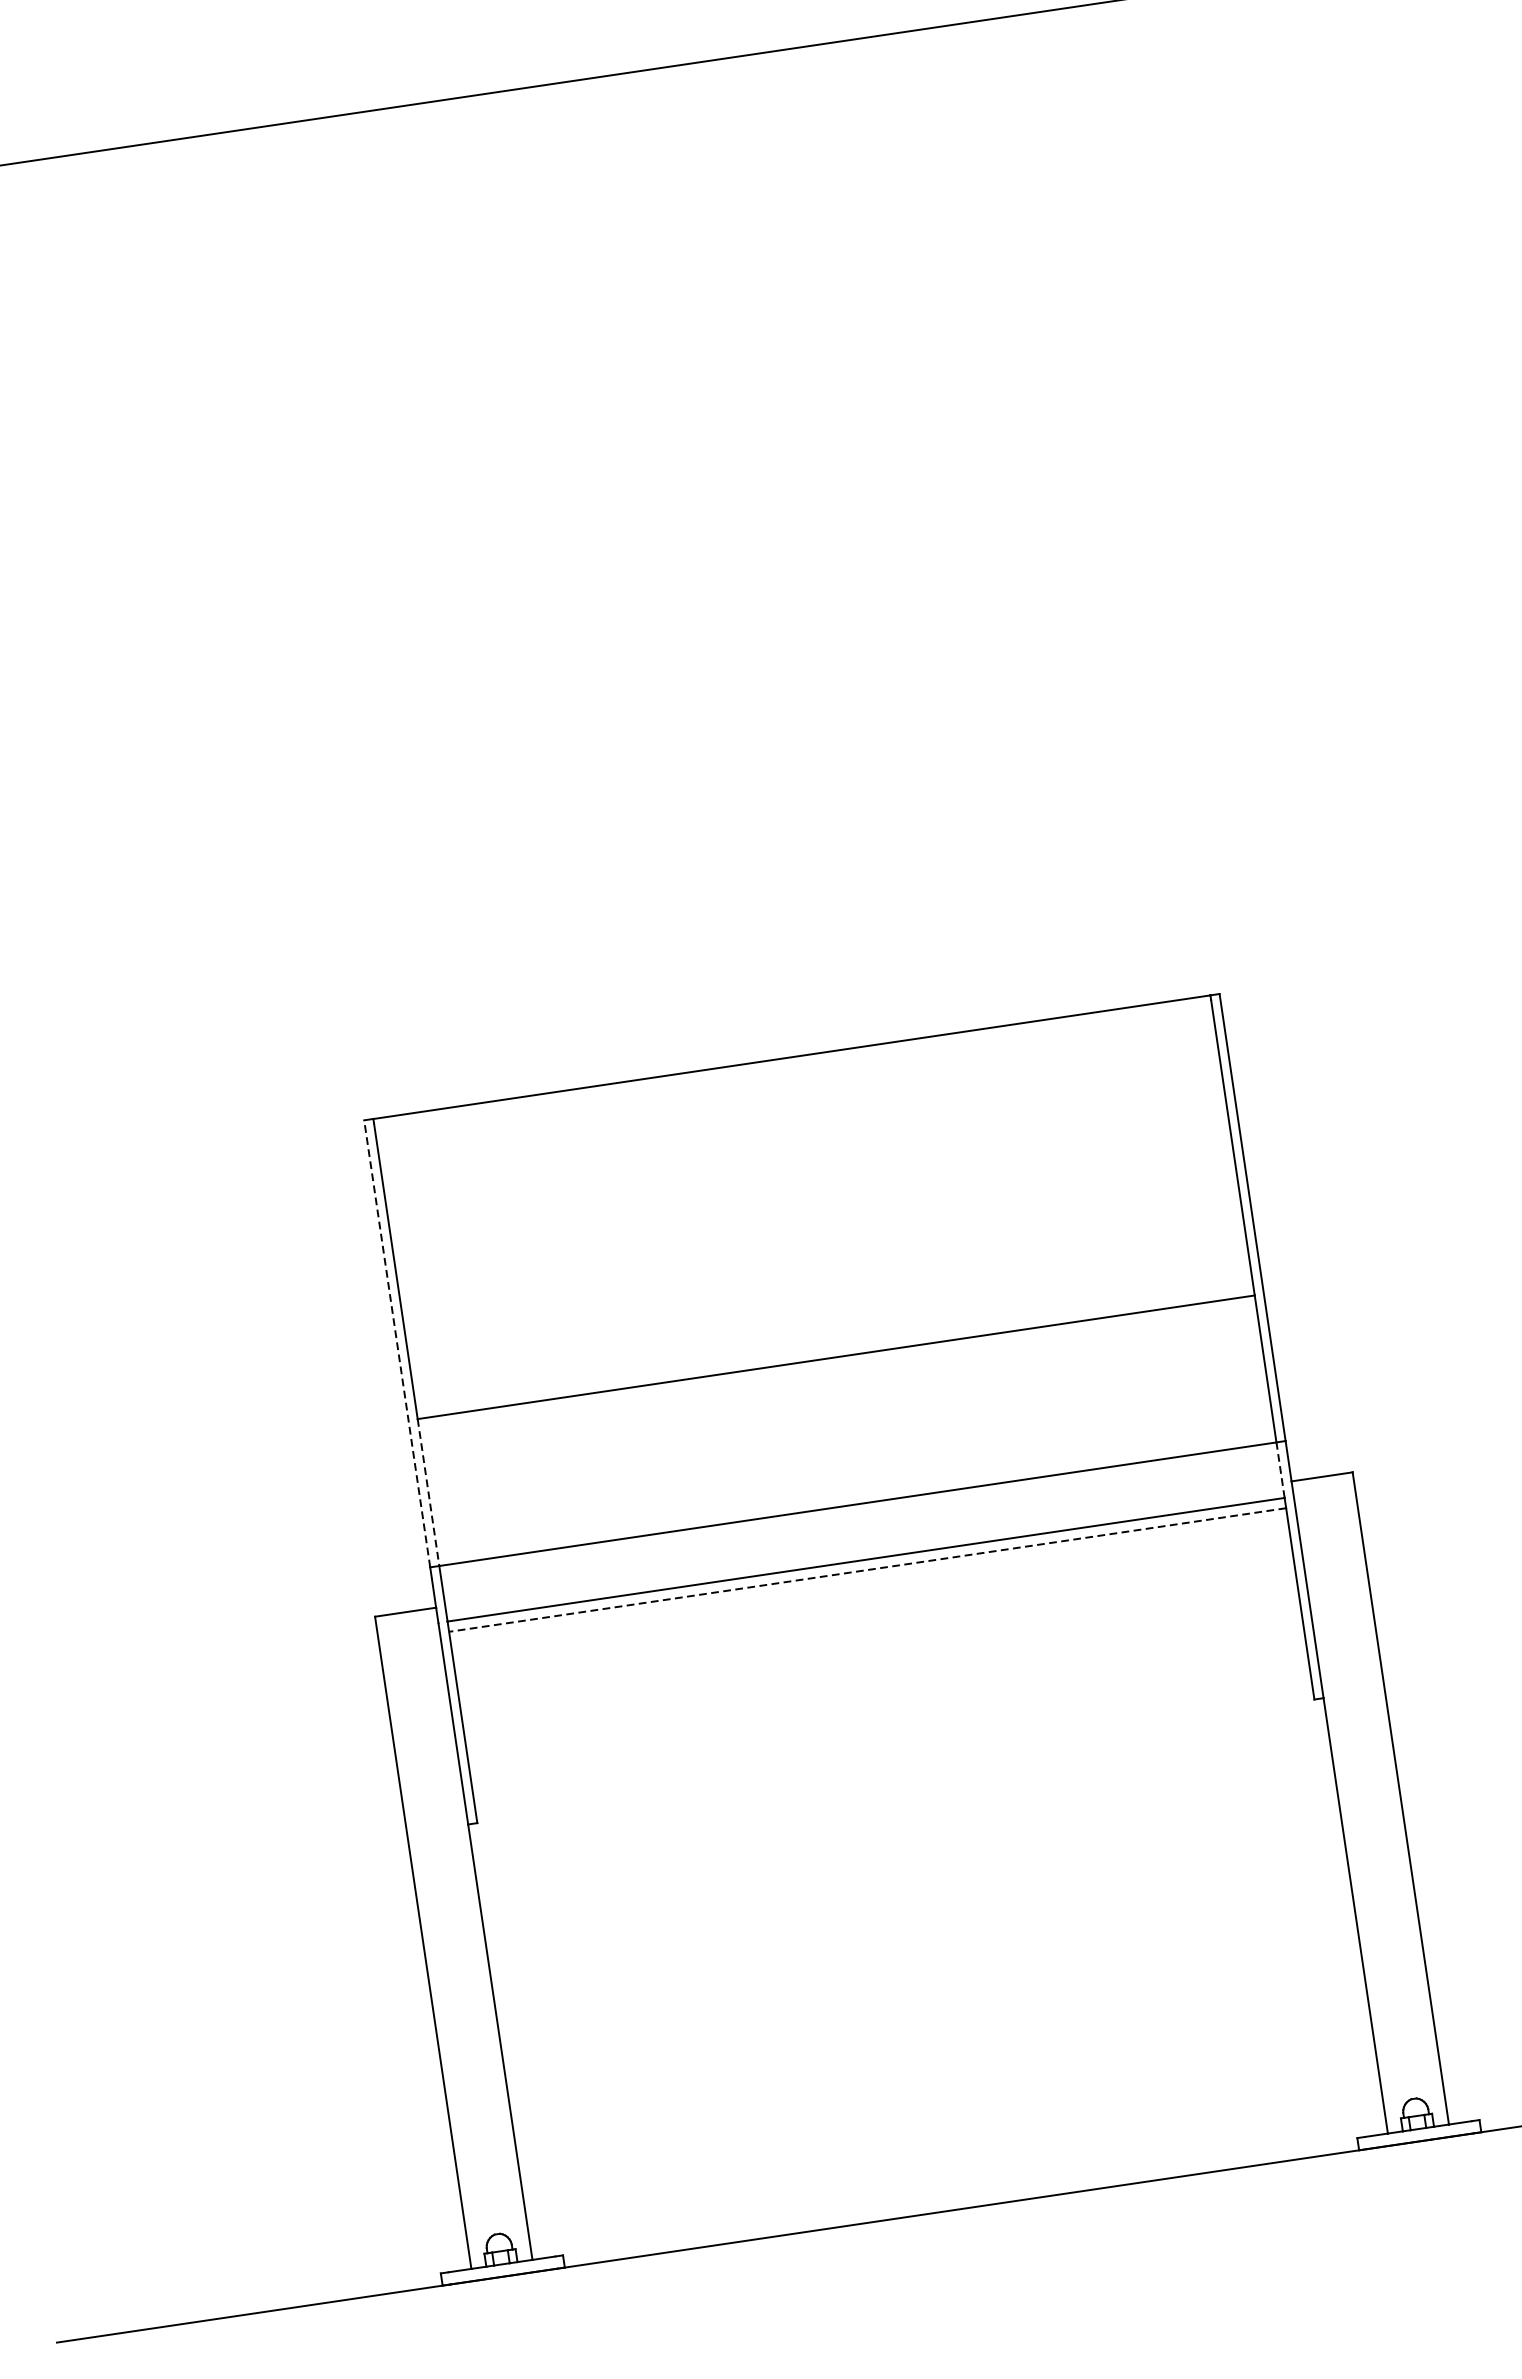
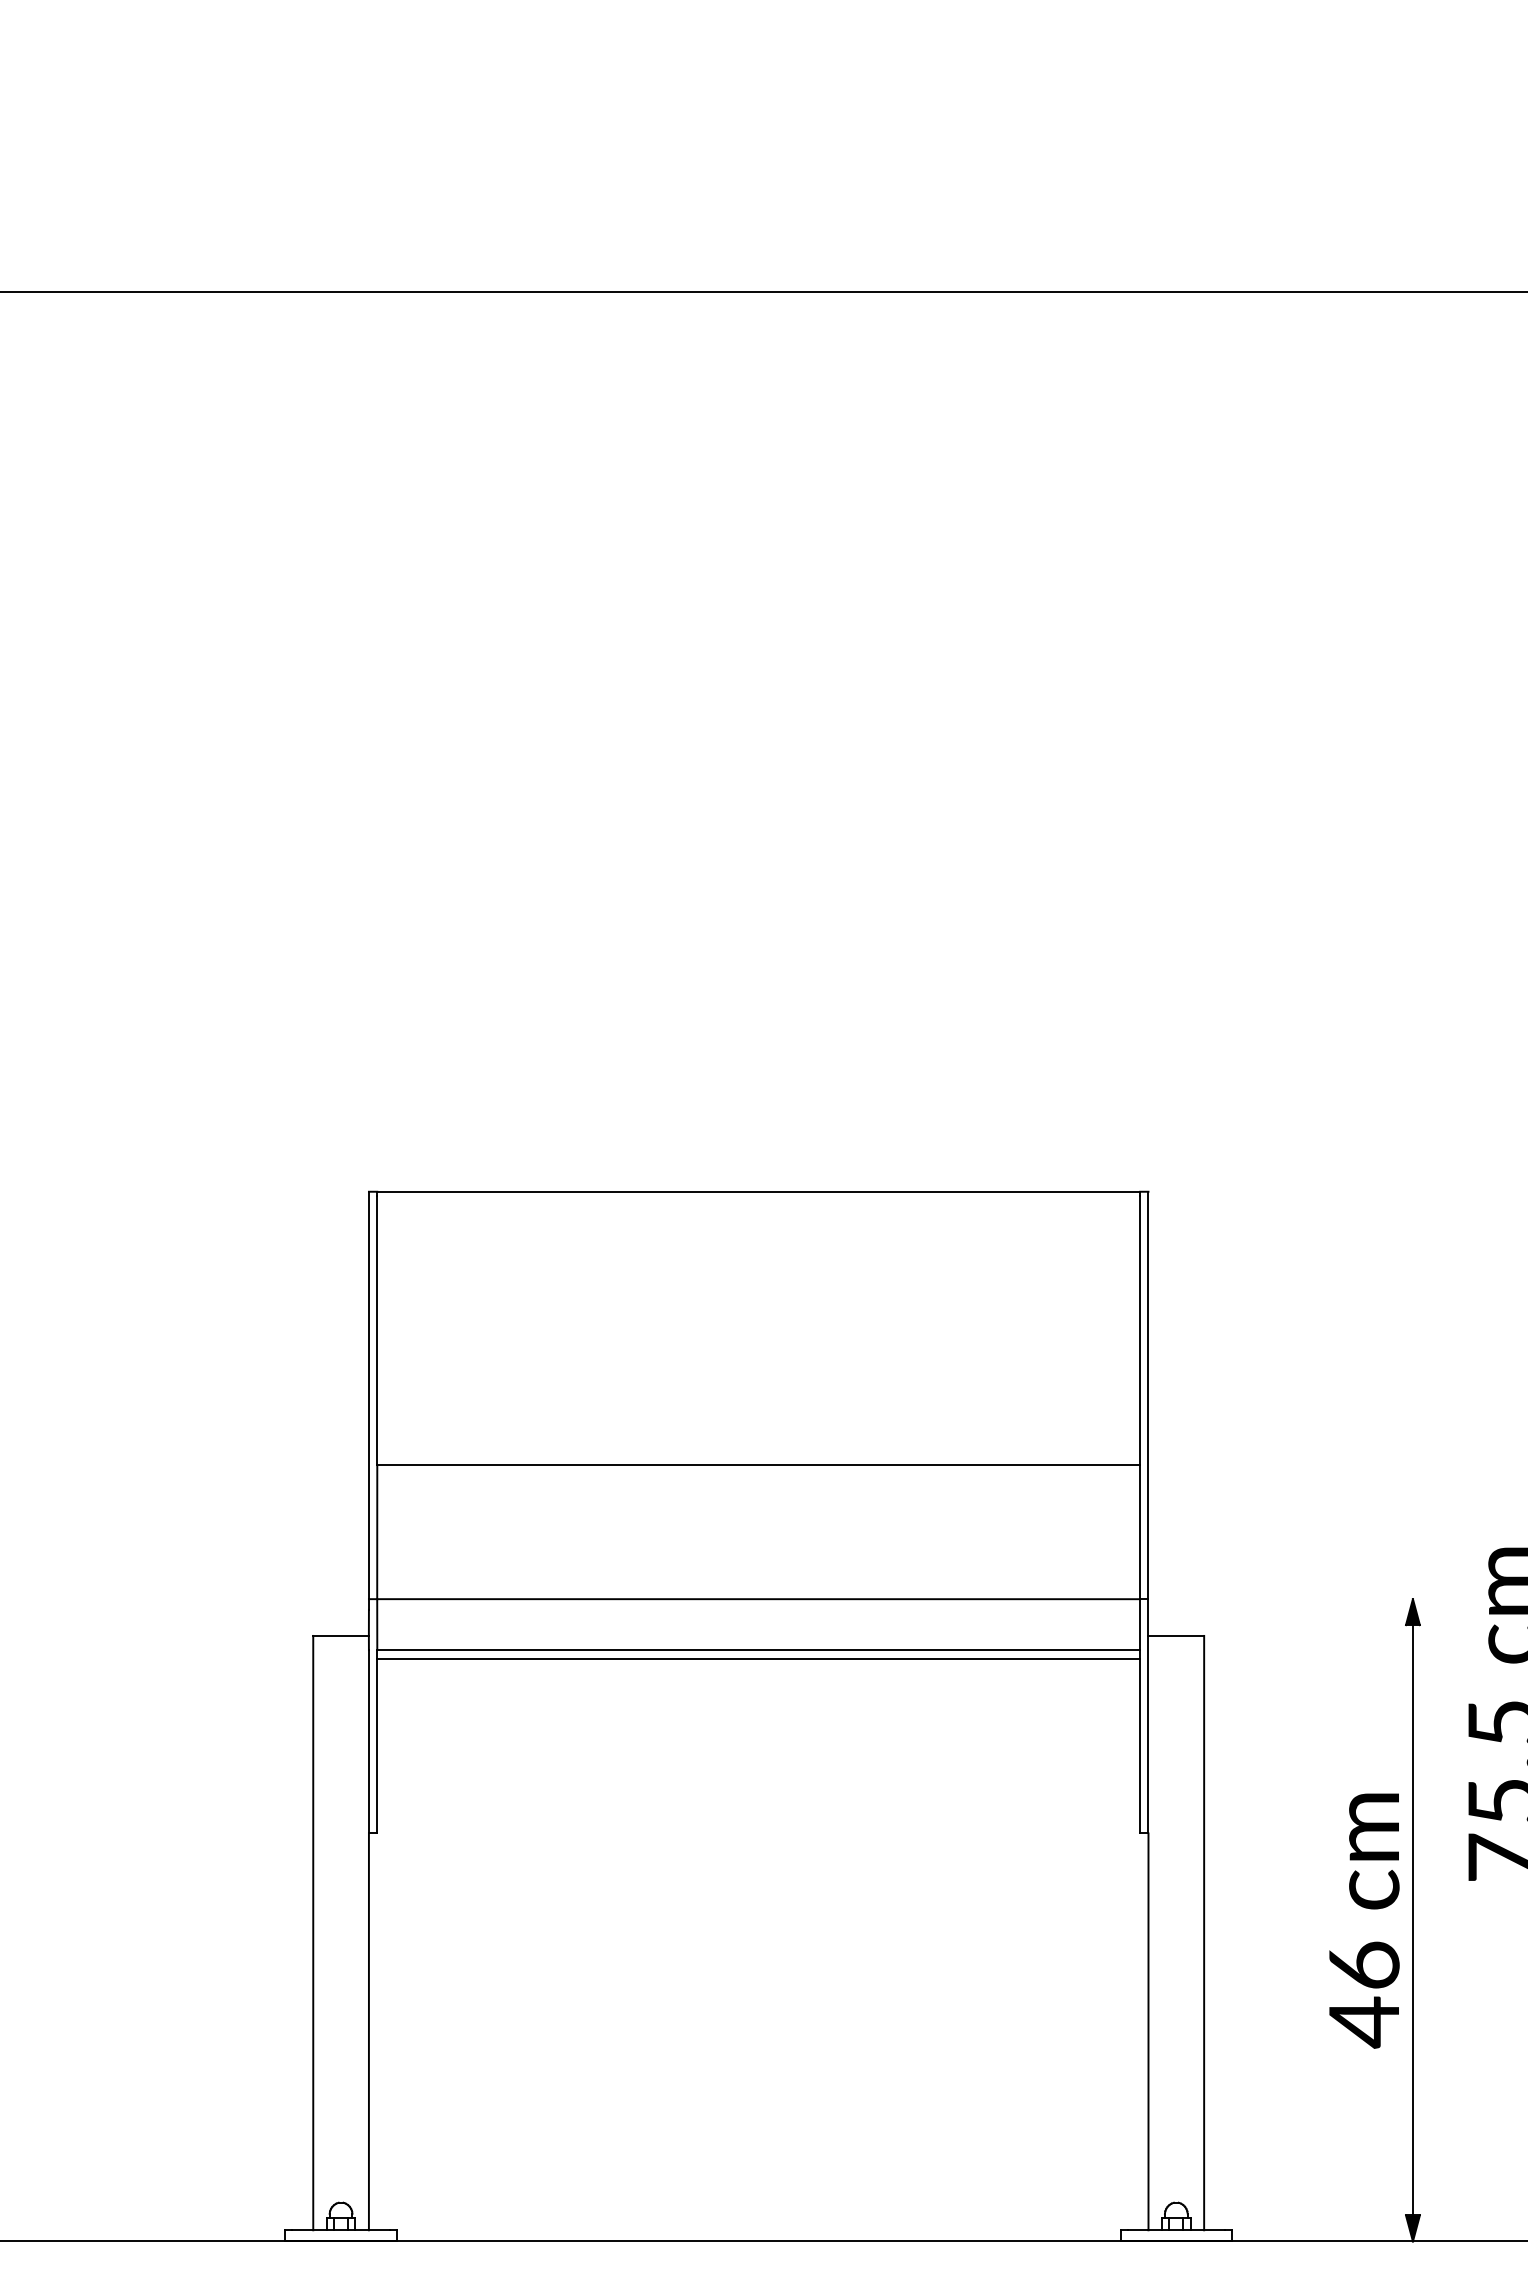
line: (396, 1343) -> (368, 1395), dashed -> solid
line: (1280, 1469) -> (1140, 1623), dashed -> solid
line: (428, 1492) -> (377, 1532), dashed -> solid
line: (867, 1570) -> (758, 1659), dashed -> solid

